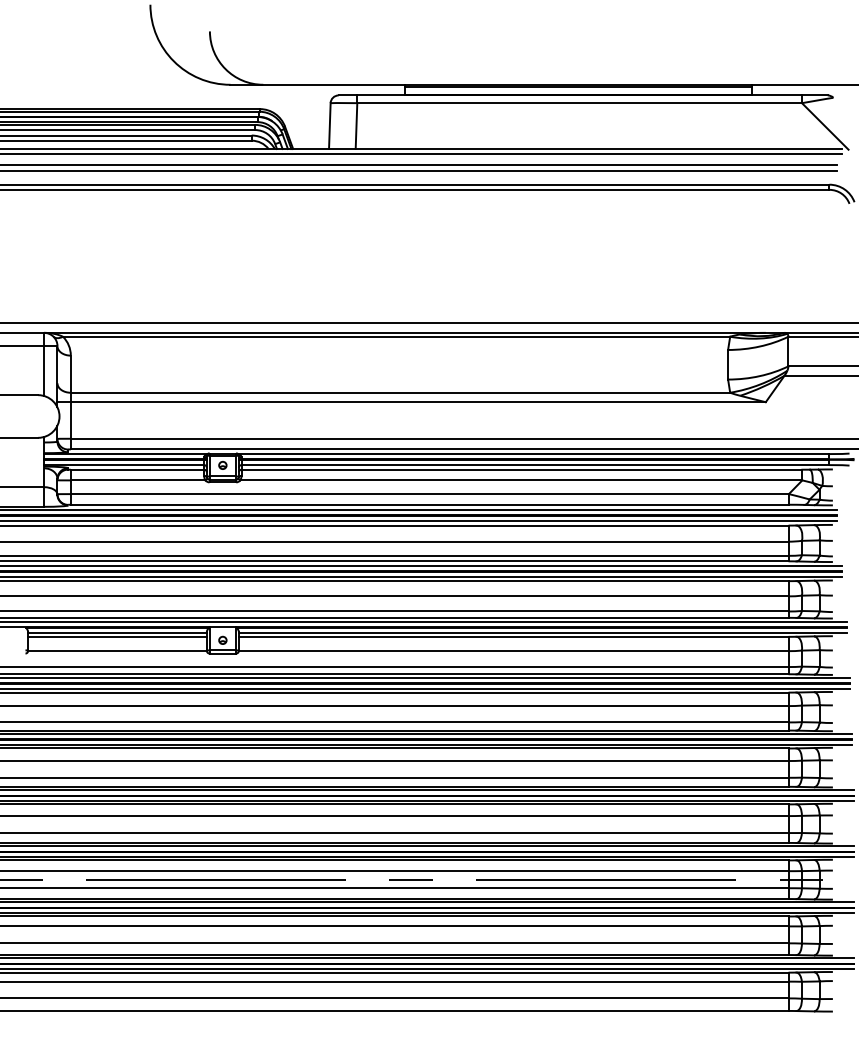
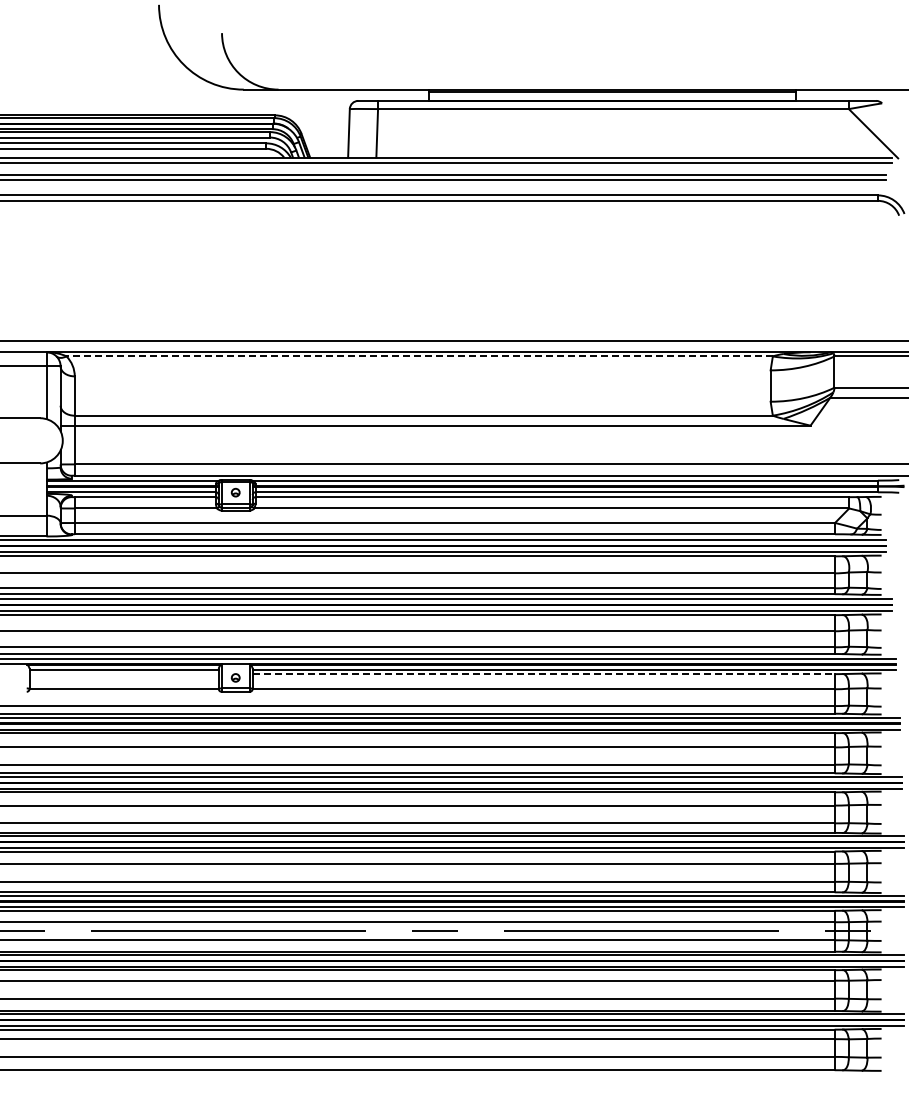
line: (396, 336) -> (419, 356), solid -> dashed
line: (116, 637) -> (123, 674), removed
line: (513, 637) -> (543, 674), solid -> dashed

